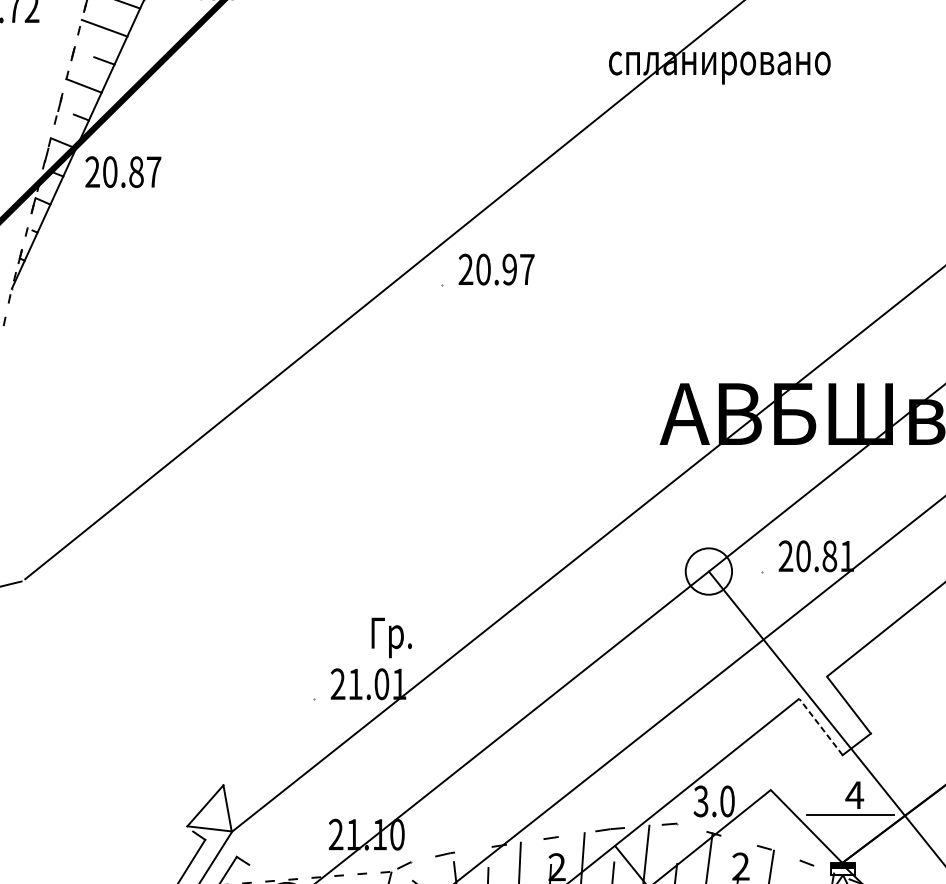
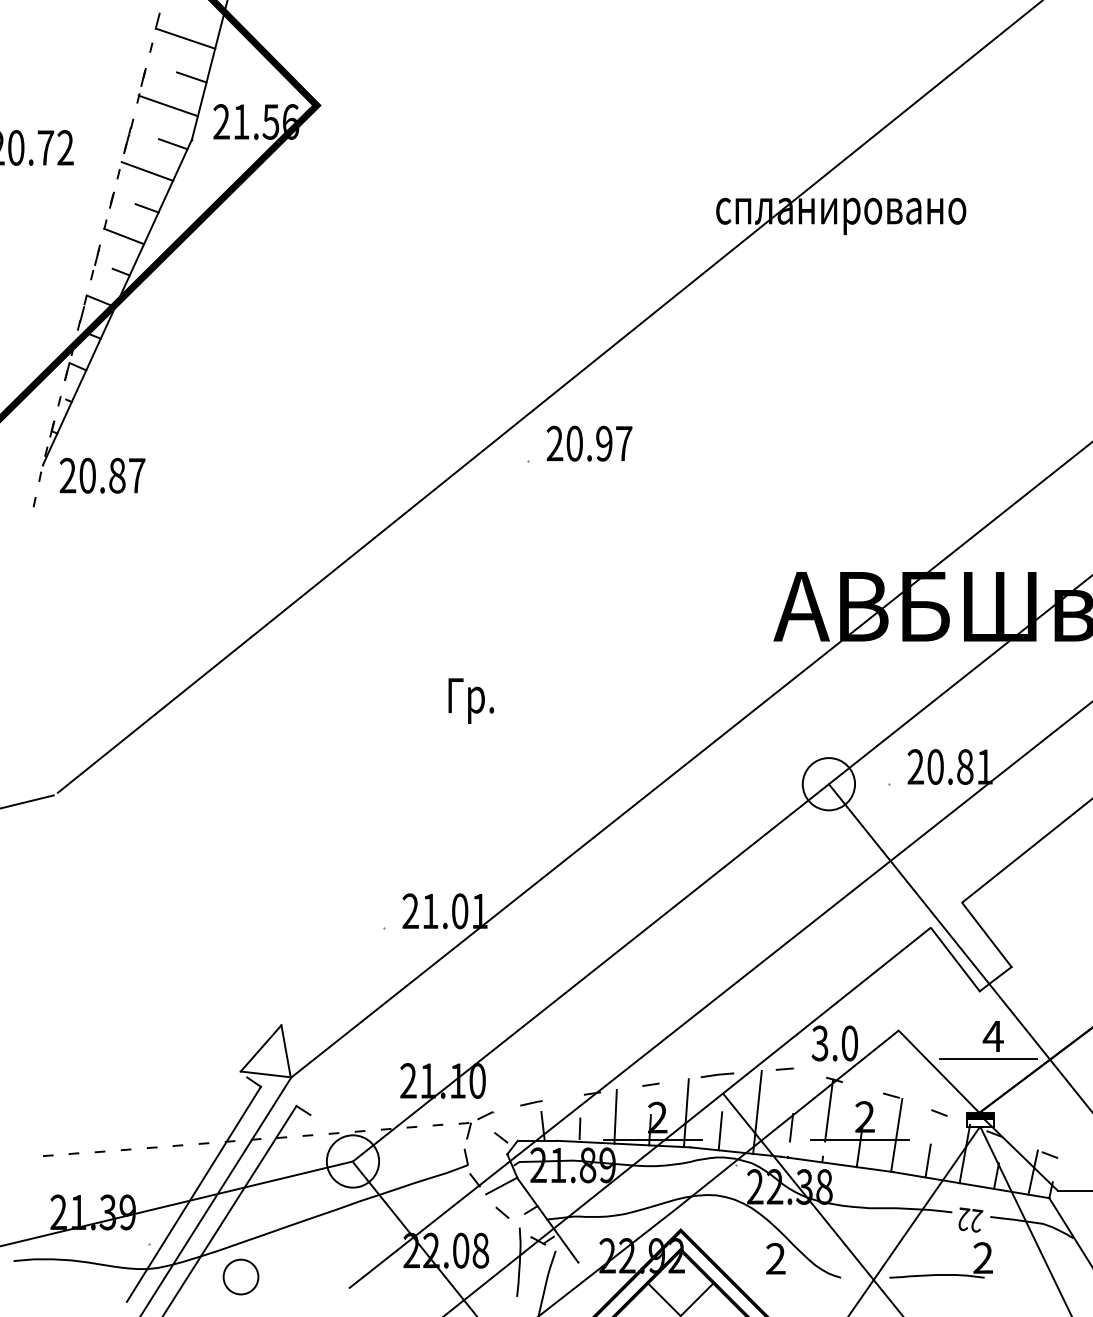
text: (123, 171) -> (102, 475), moved
text: (391, 637) -> (471, 700), moved
line: (821, 726) -> (955, 959), dashed -> solid

